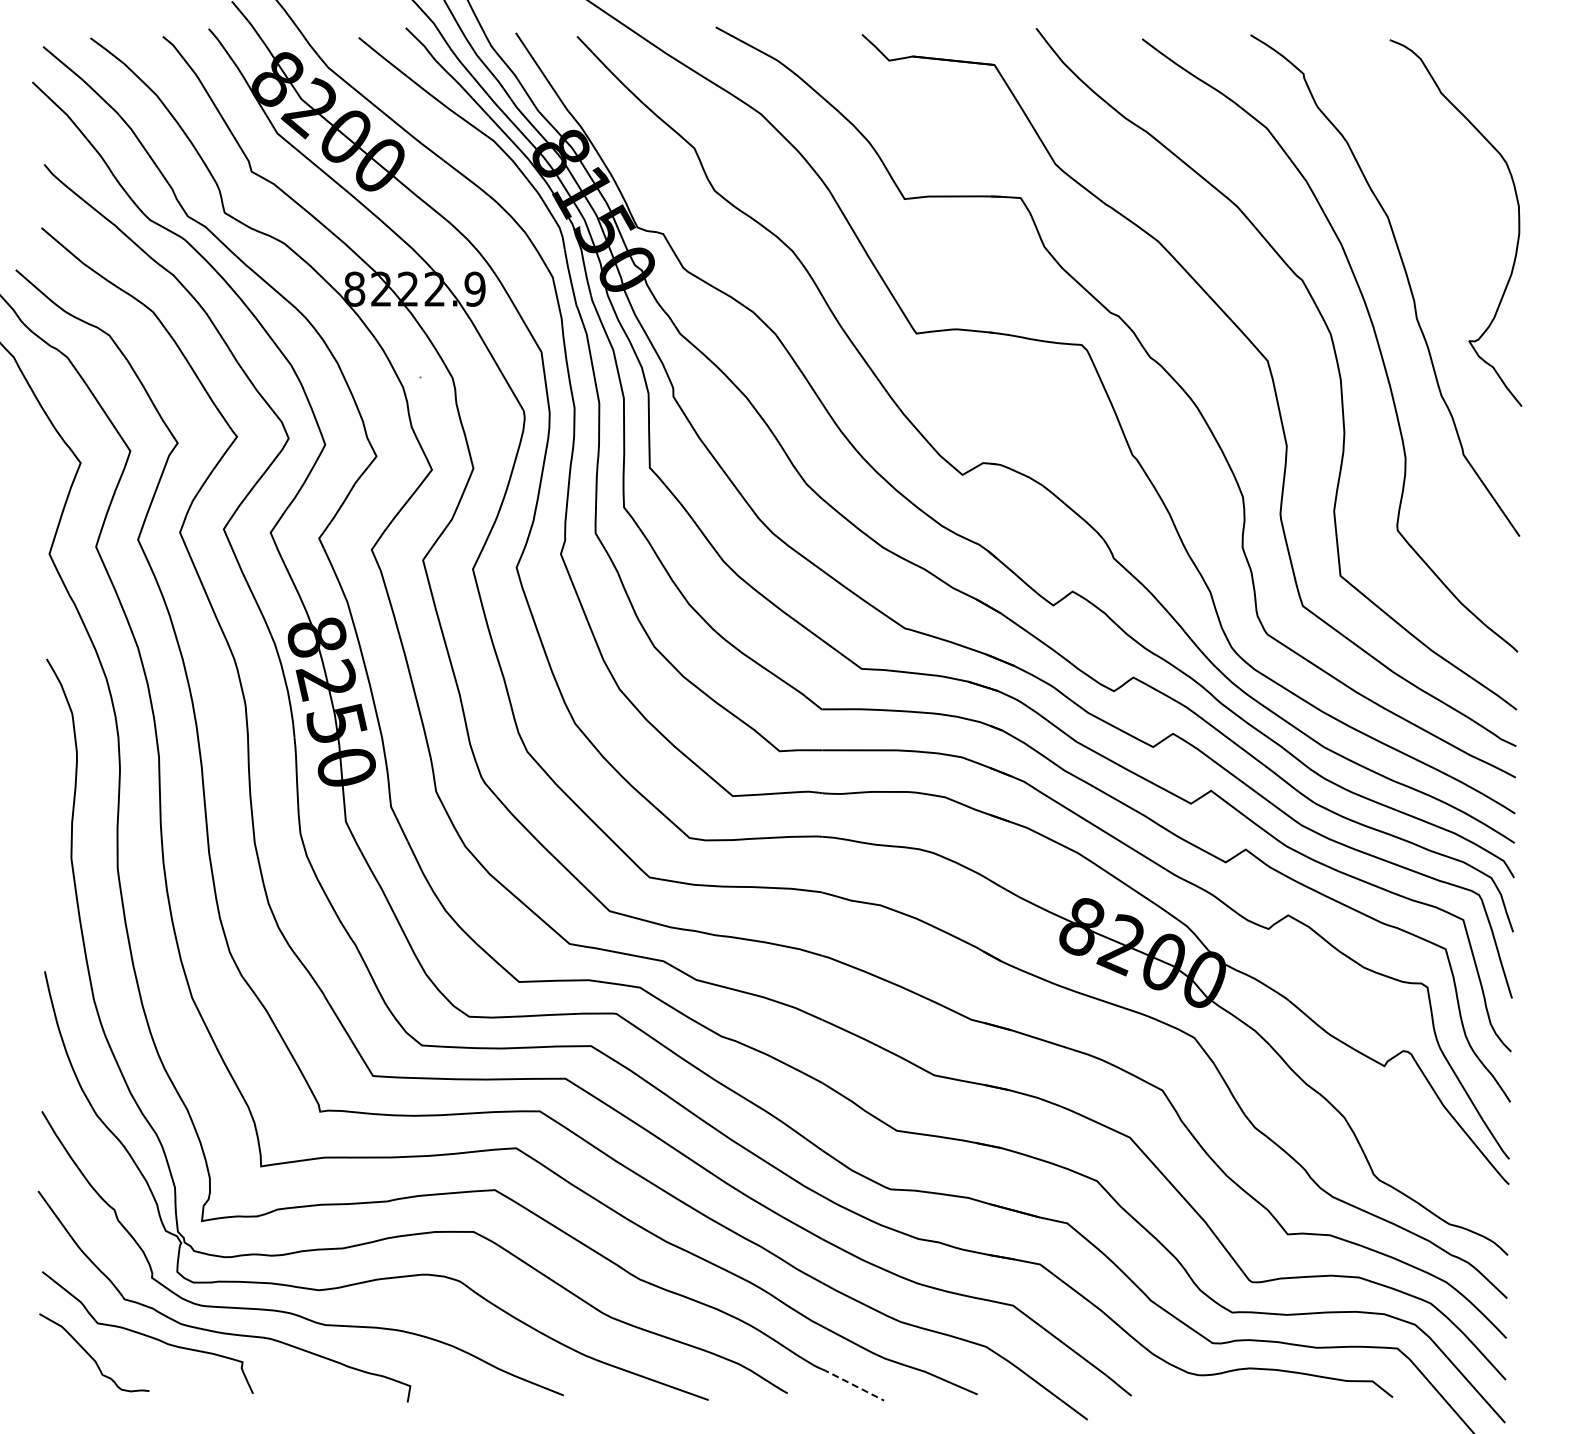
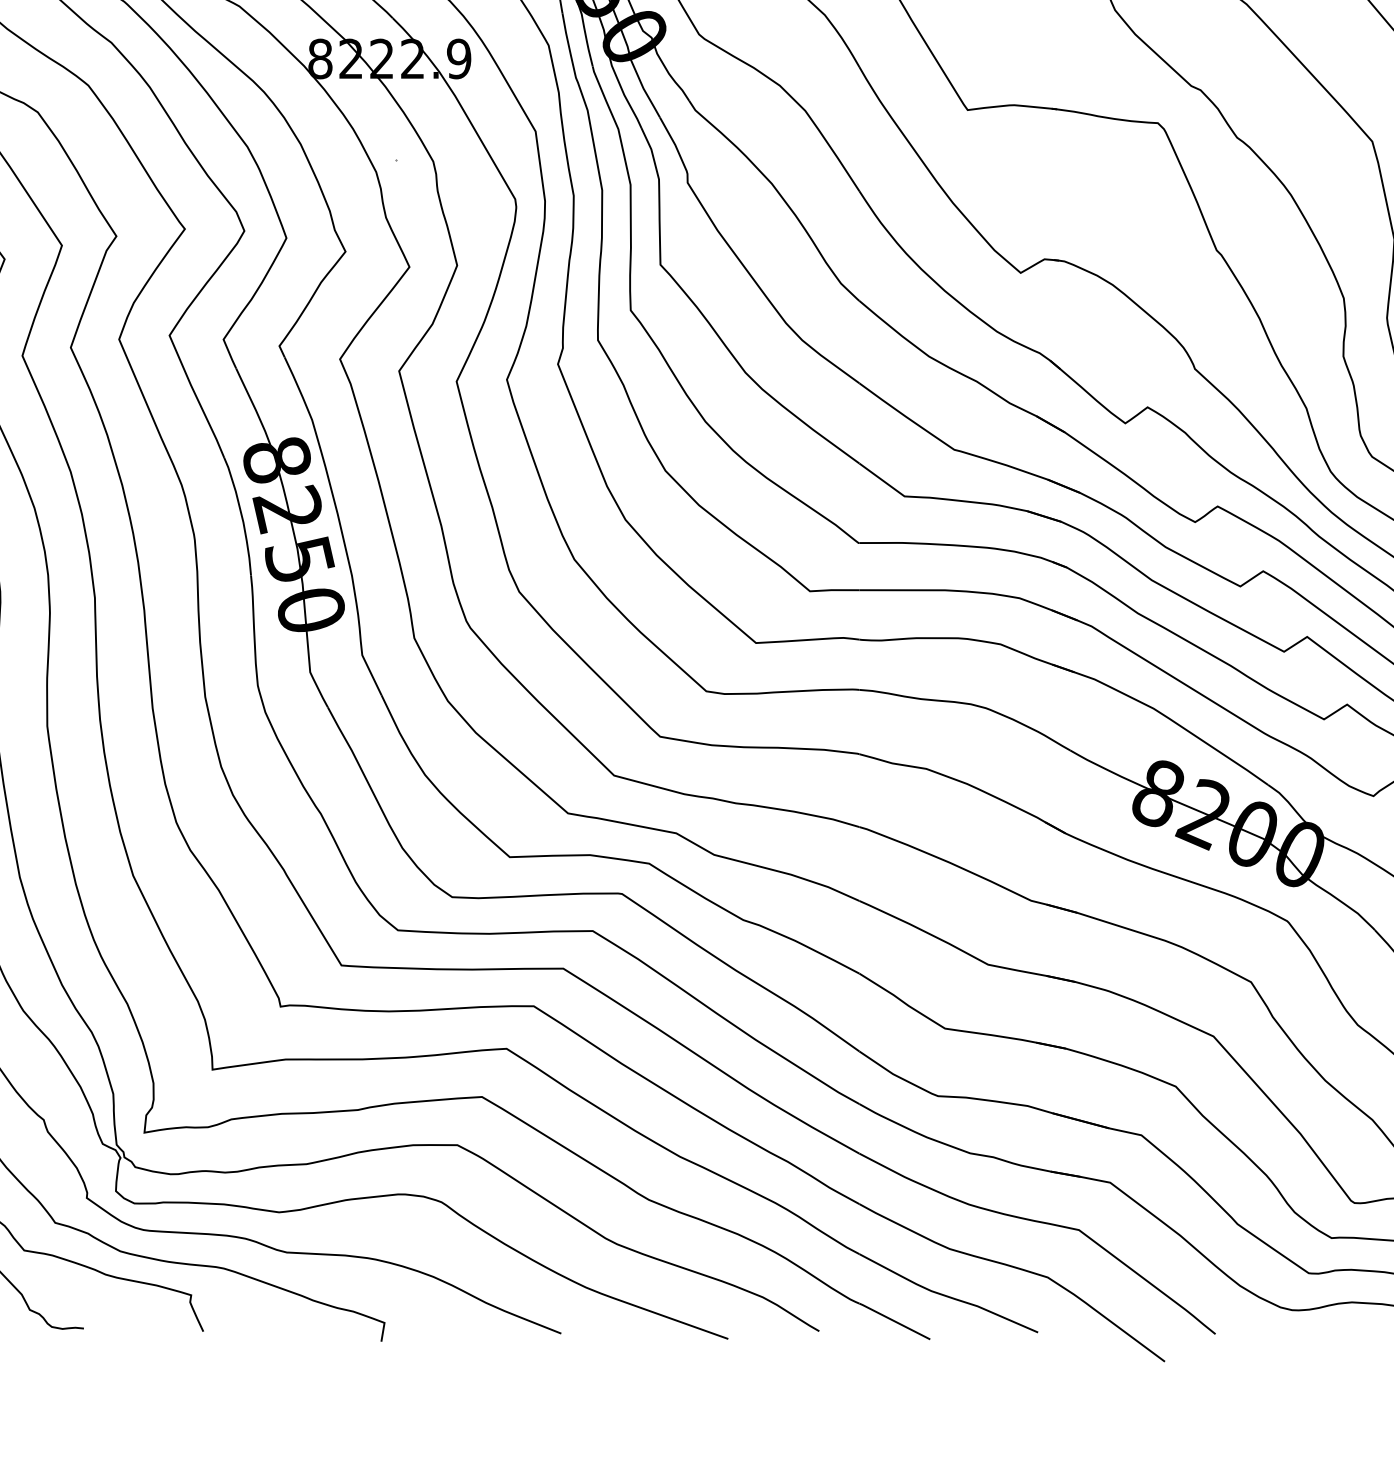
line: (852, 1384) -> (893, 1320), dashed -> solid

